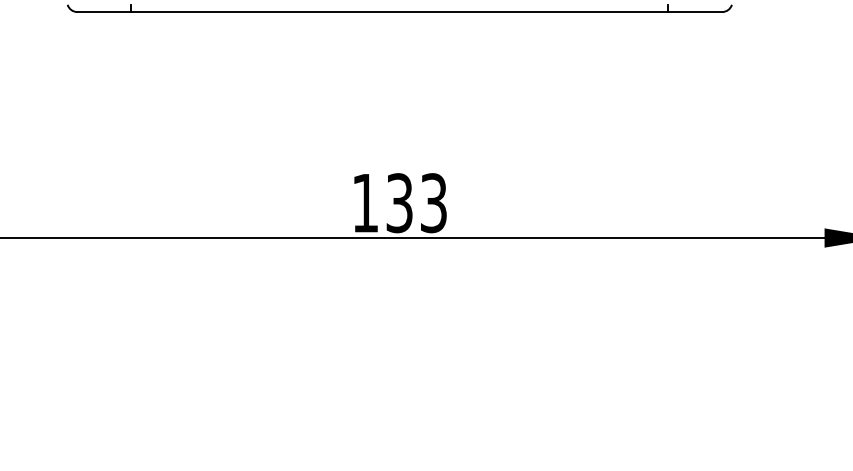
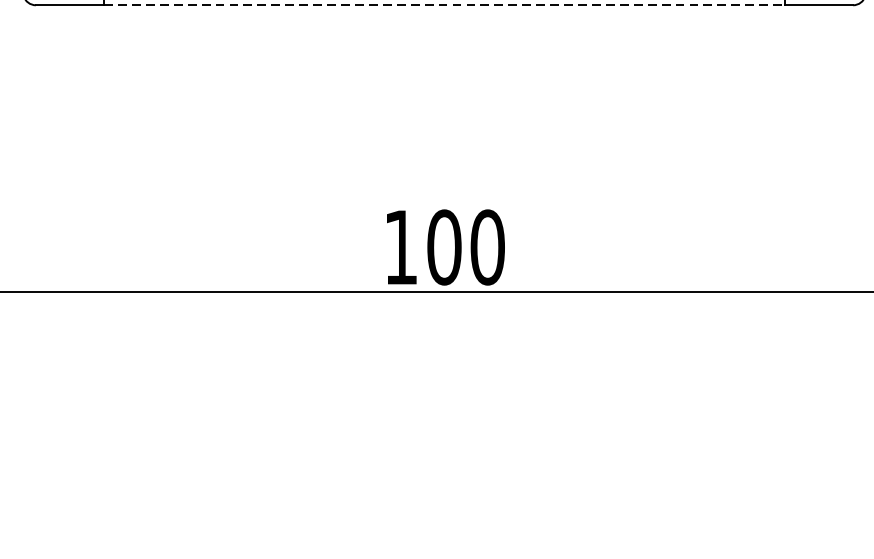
line: (399, 12) -> (444, 5), solid -> dashed
text: (416, 203) -> (465, 247), 133 -> 100

